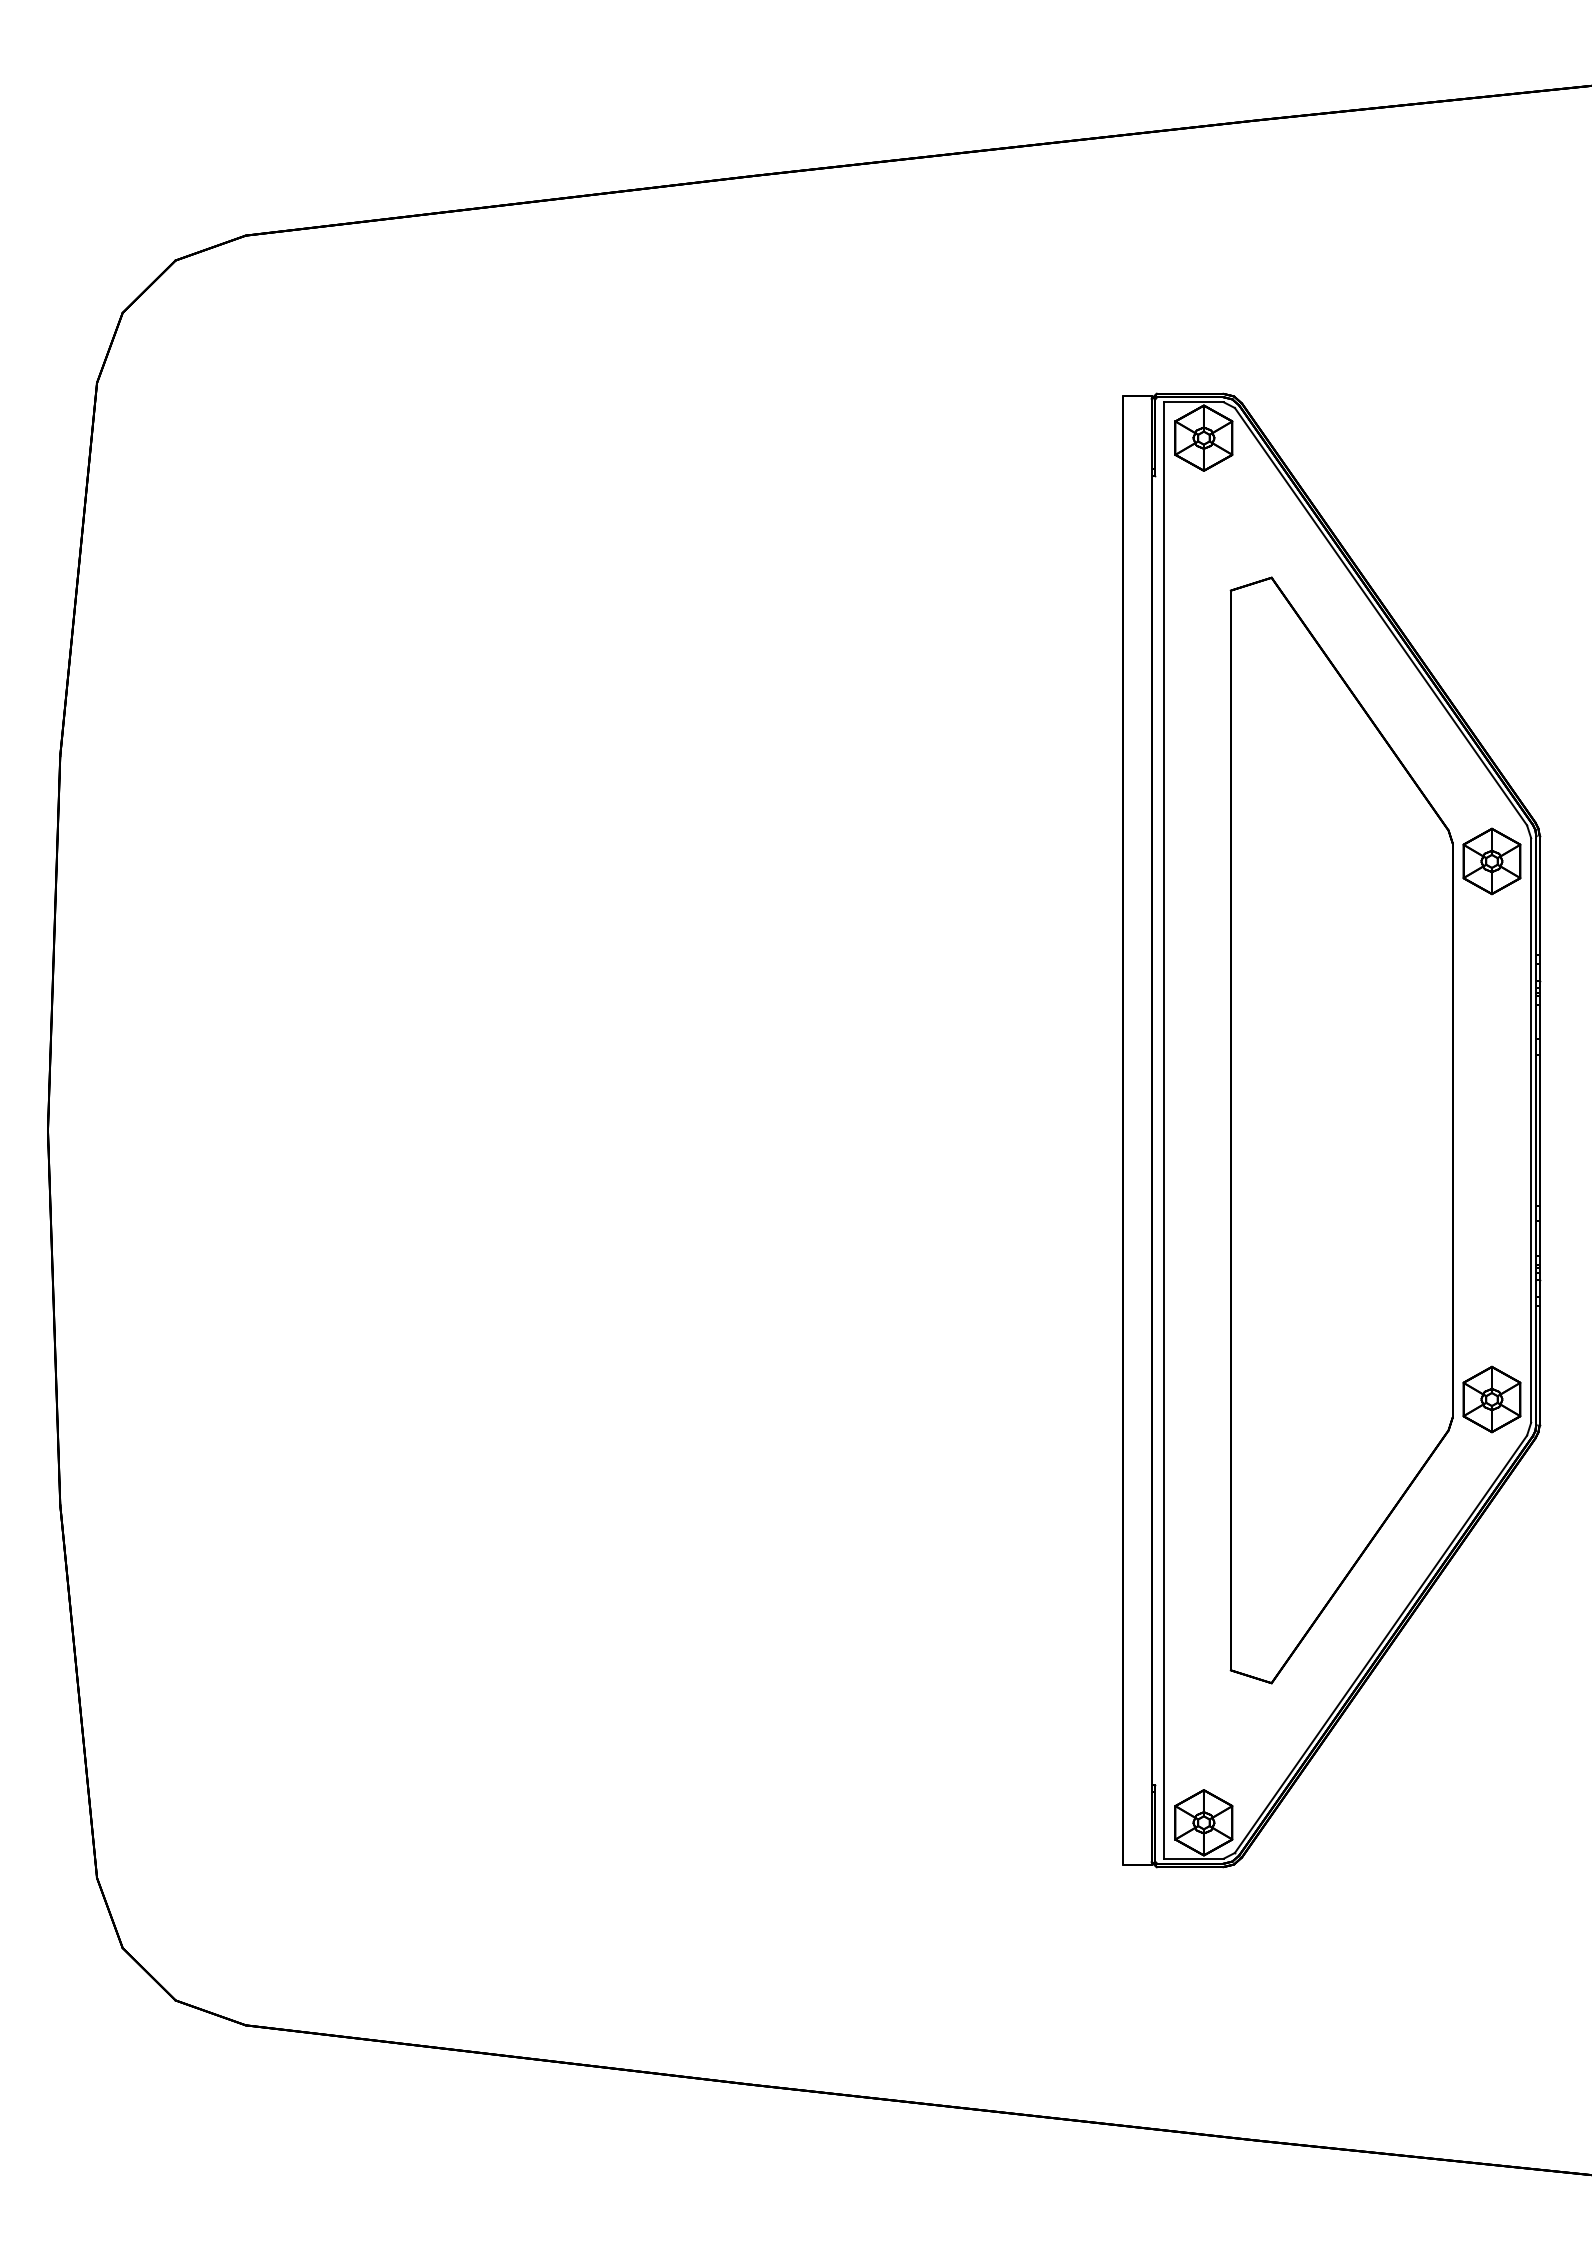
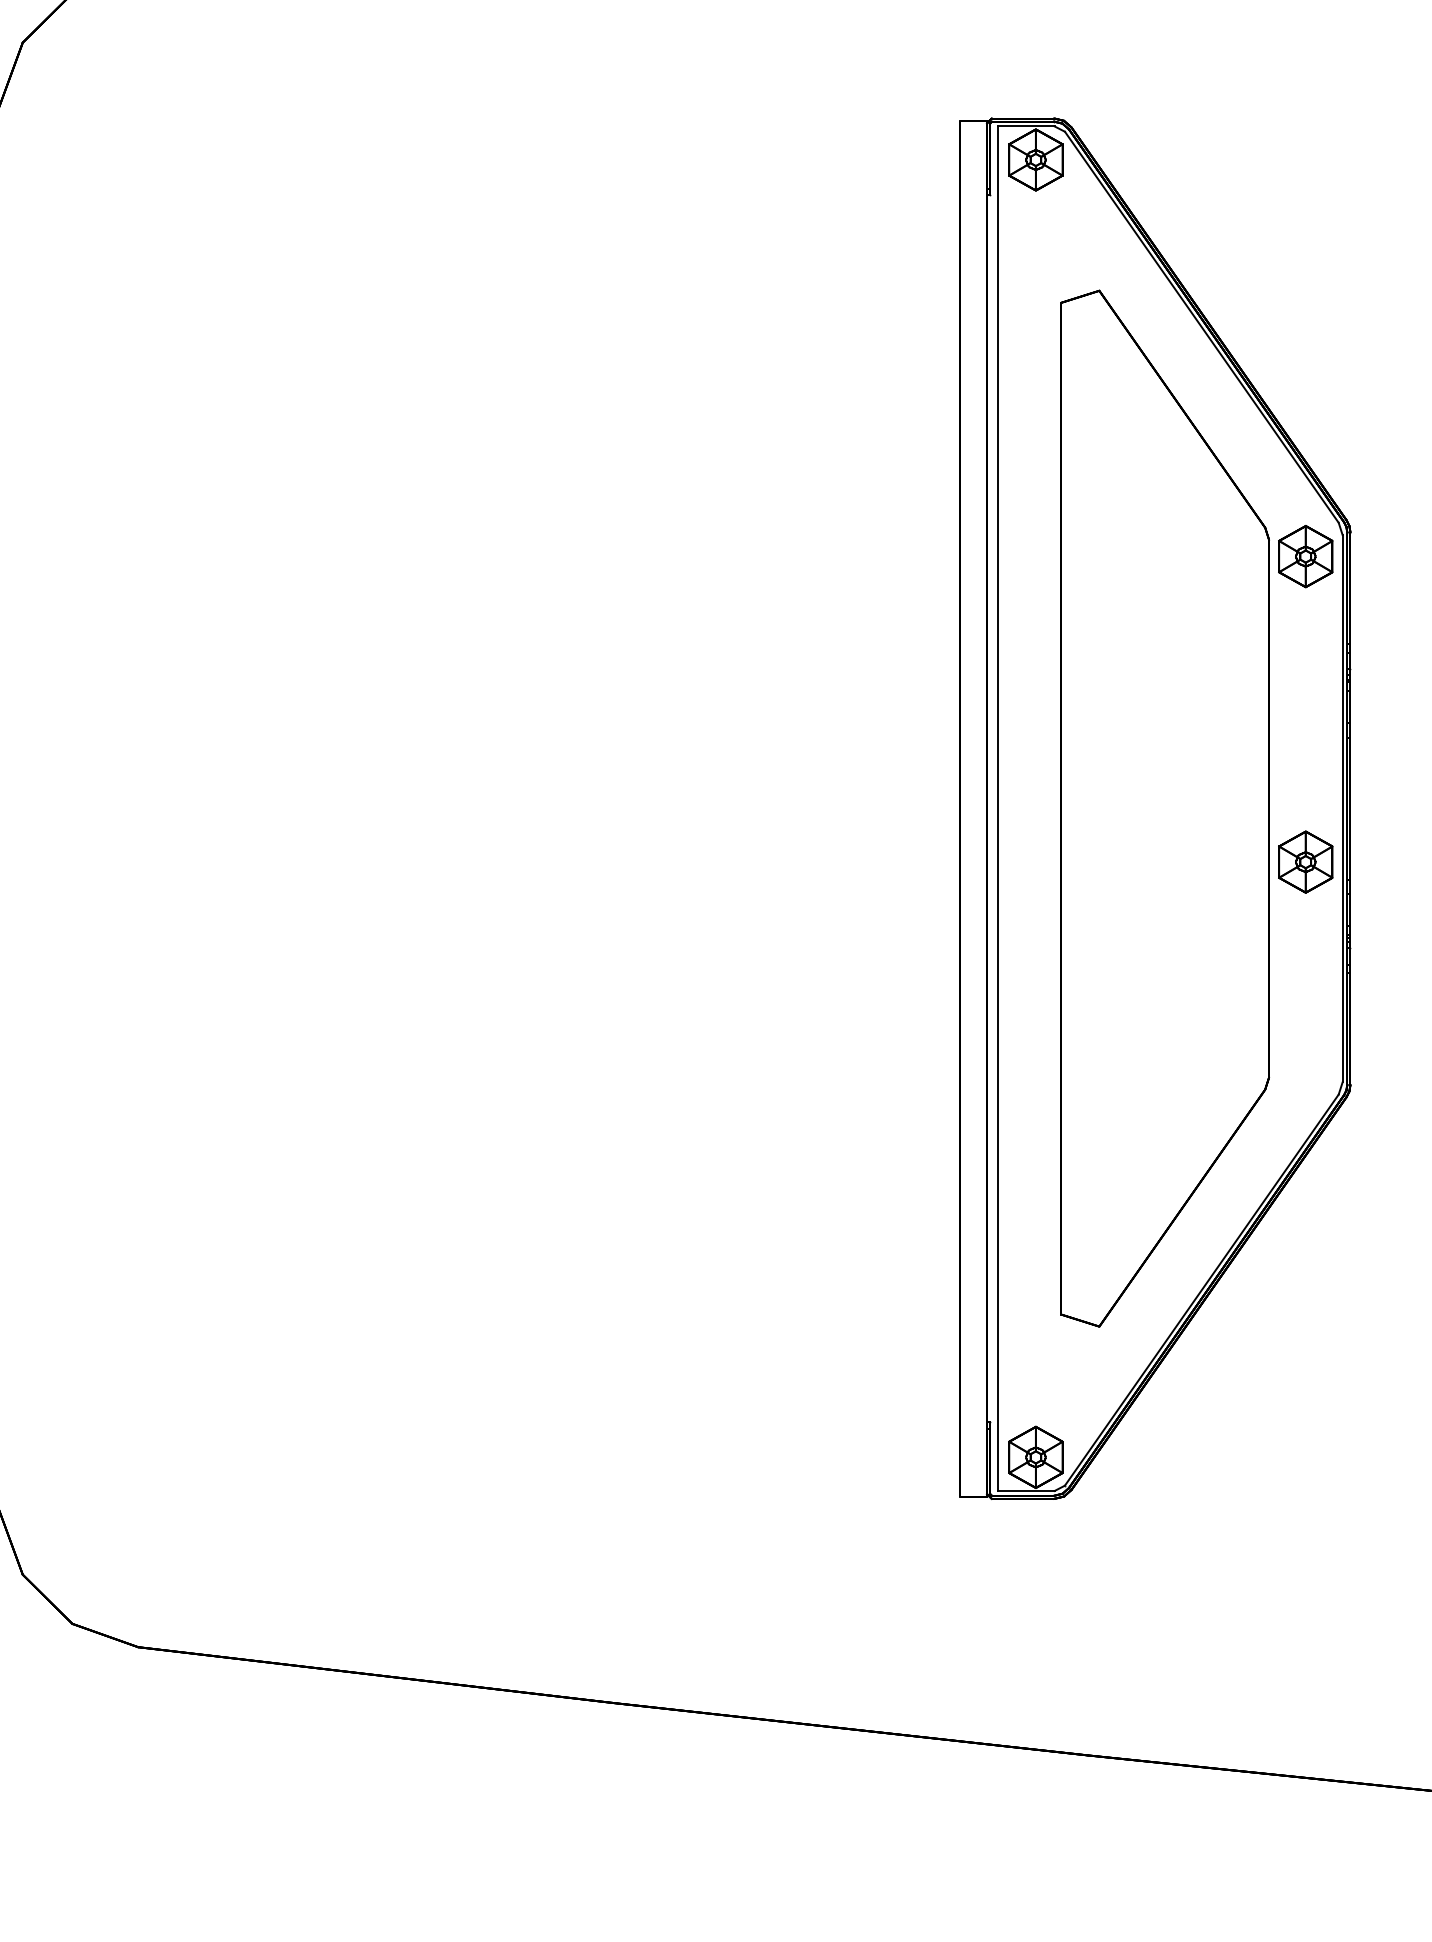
part: (1491, 1399) -> (1305, 862), moved

